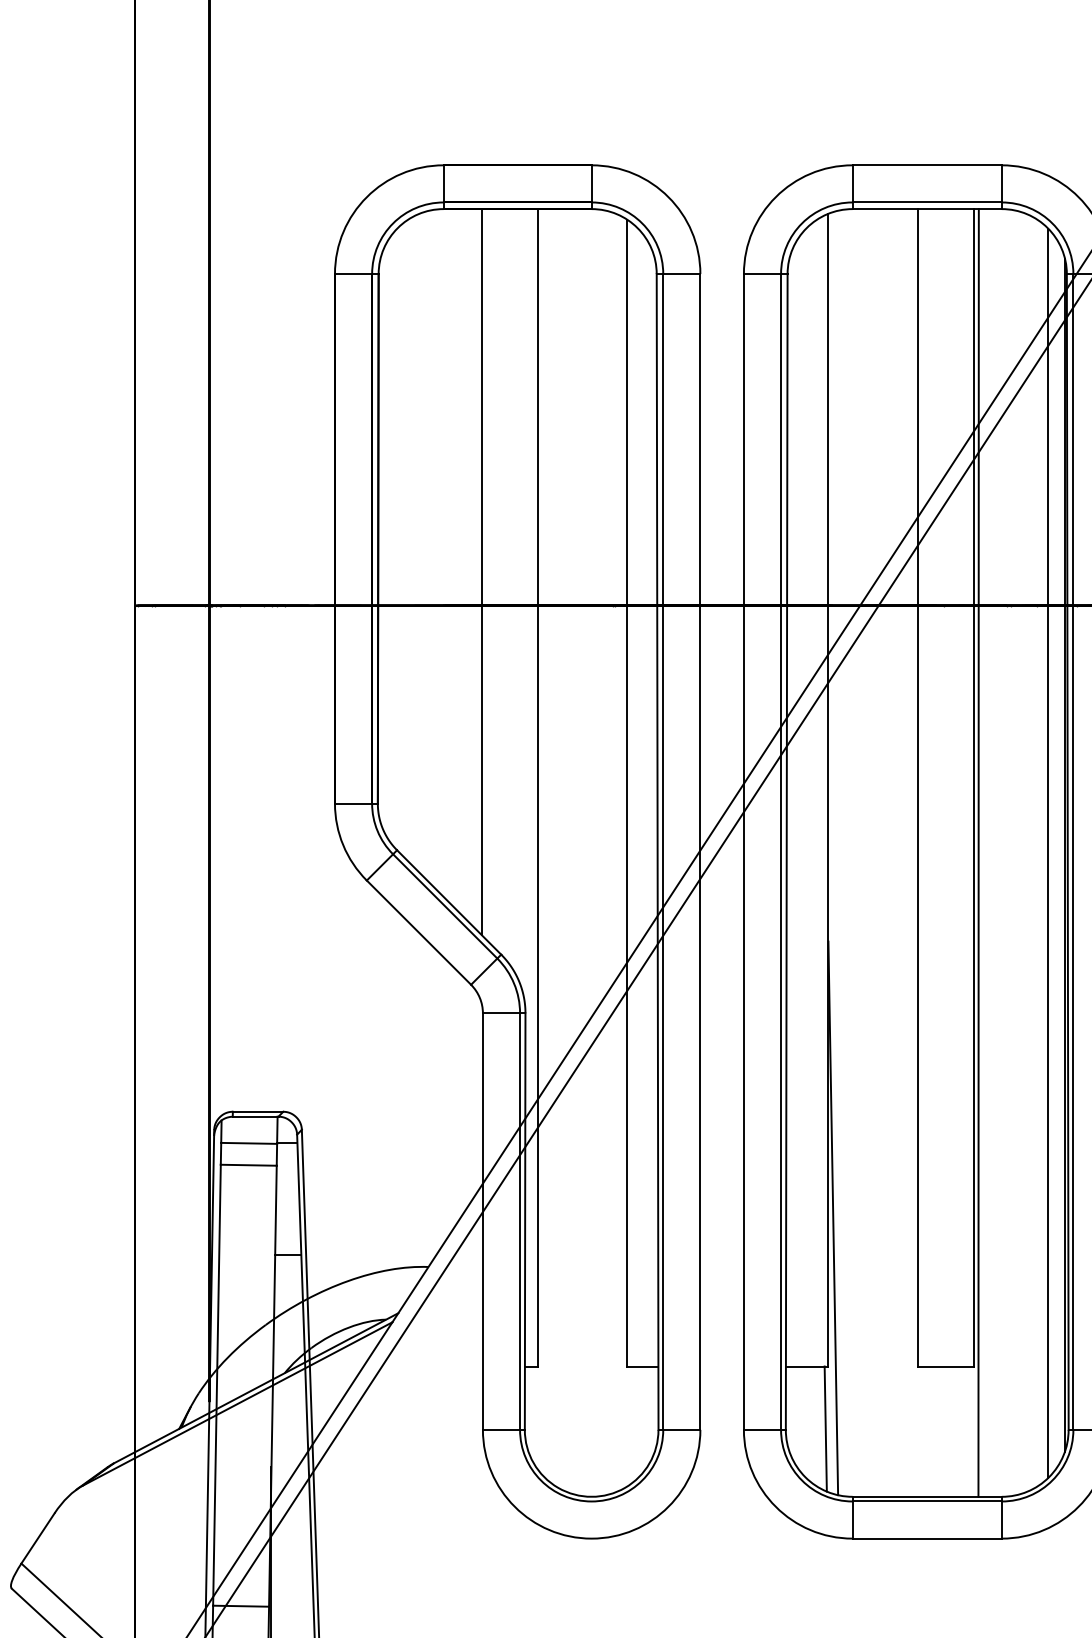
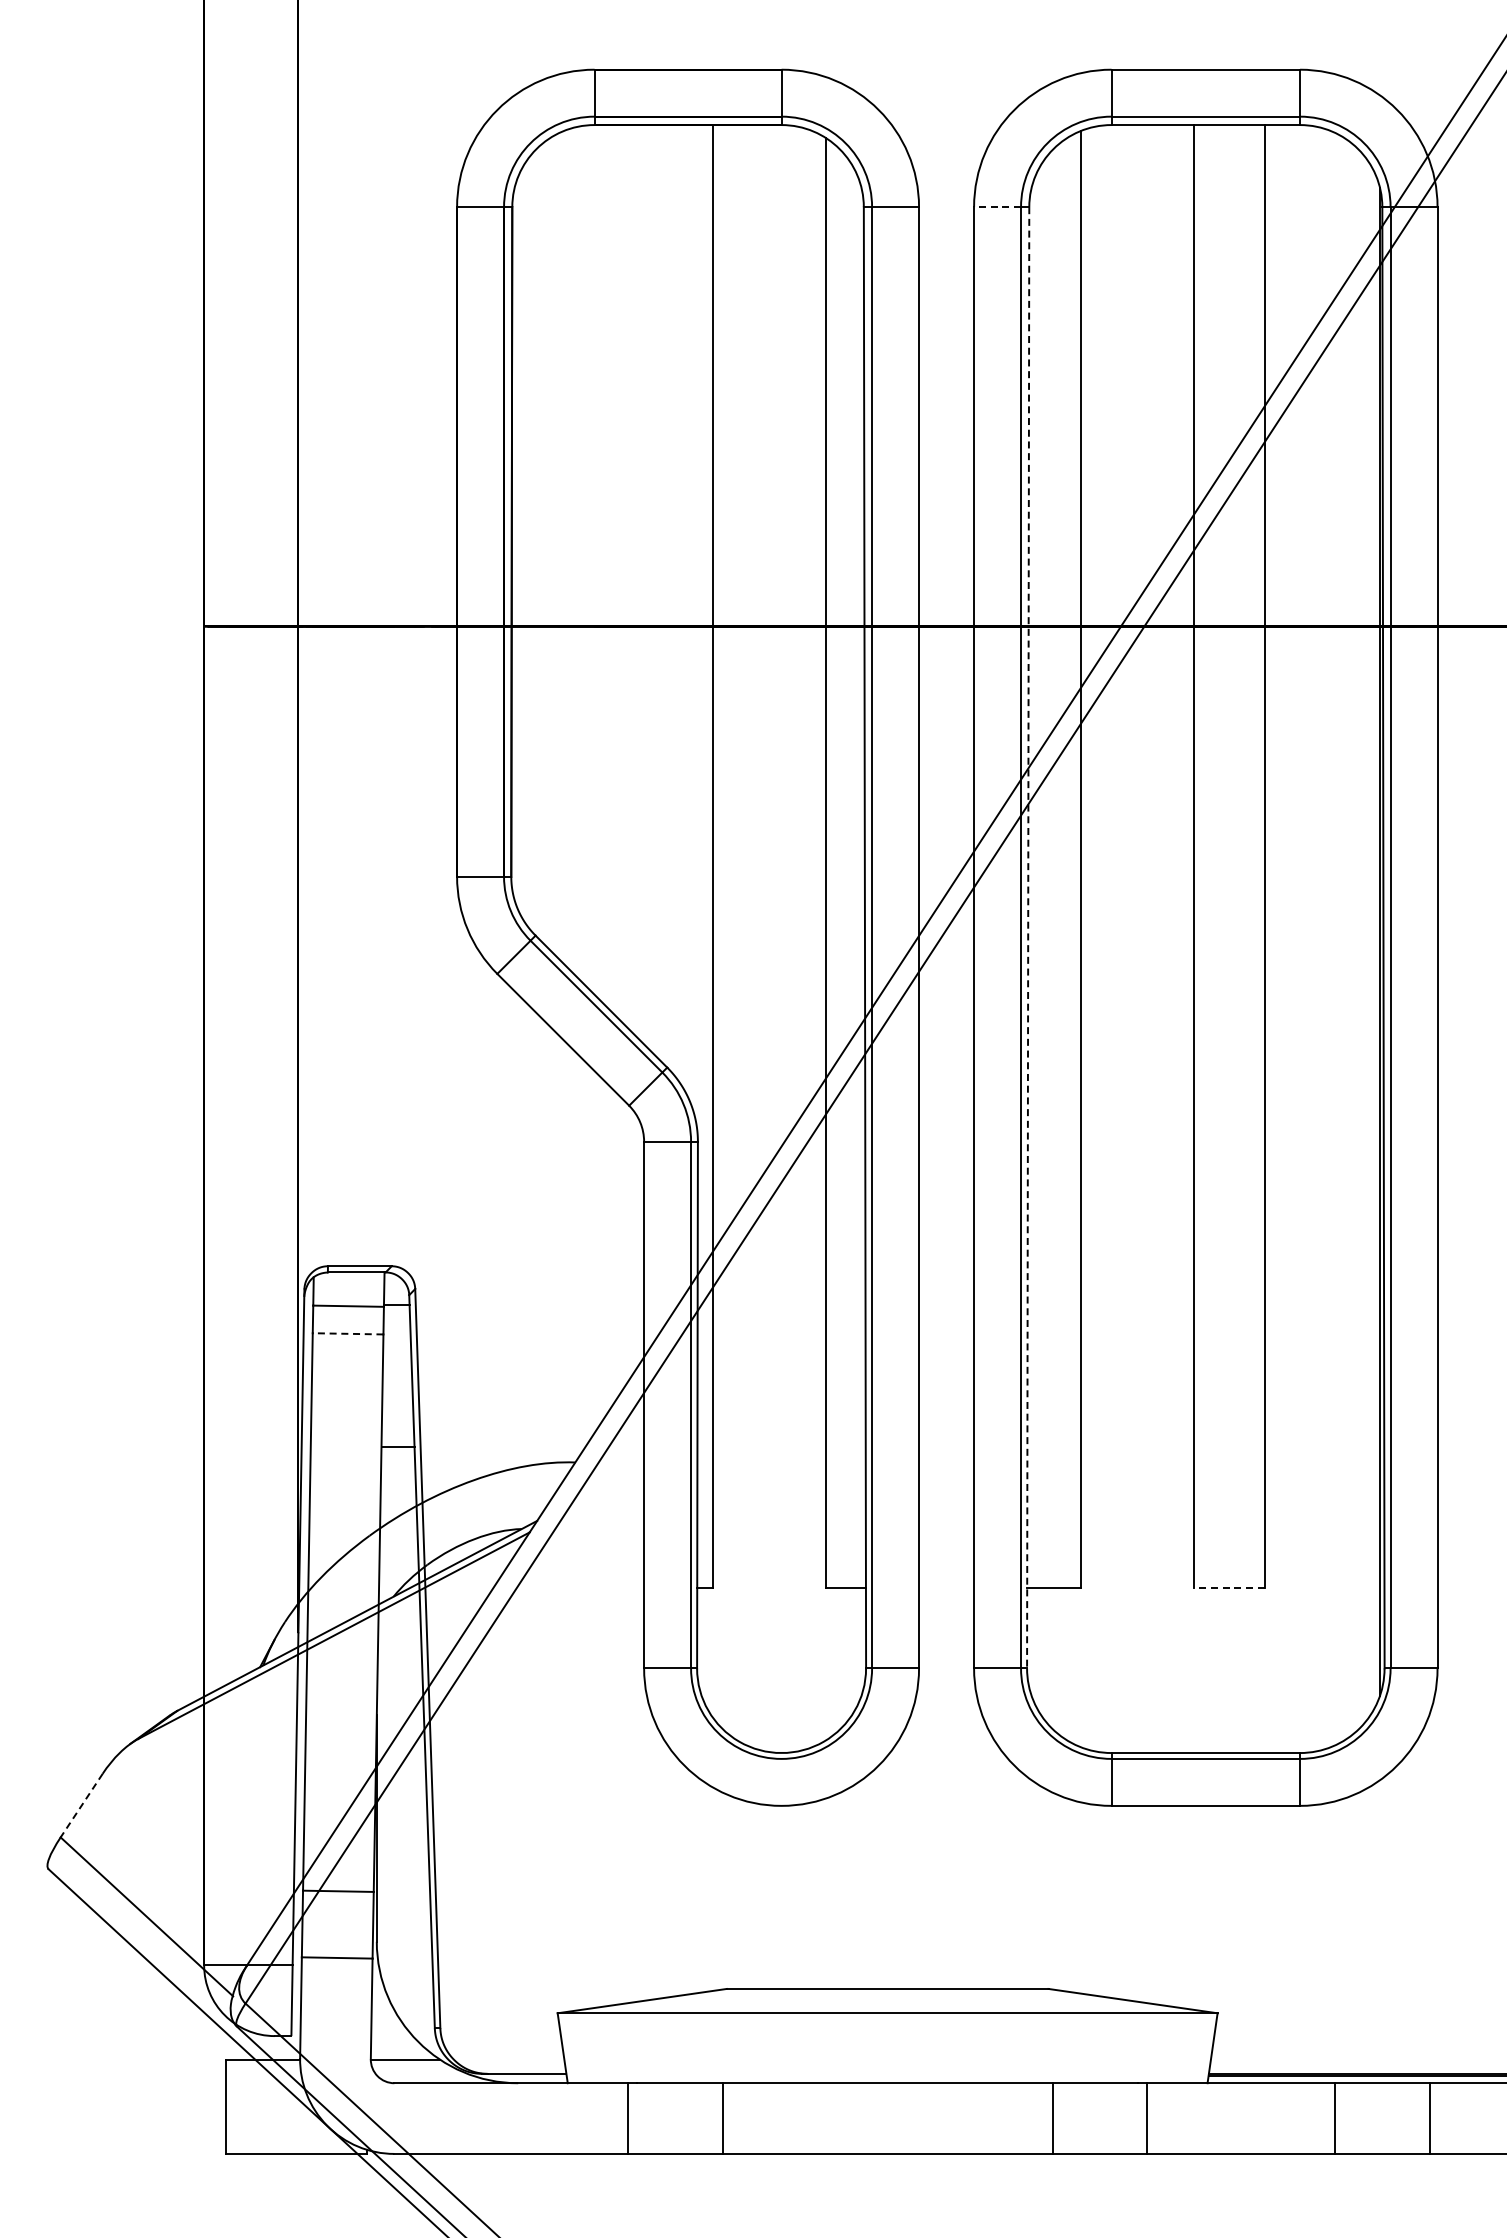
line: (762, 274) -> (997, 207), solid -> dashed
line: (481, 571) -> (642, 583), removed
line: (786, 851) -> (1028, 937), solid -> dashed
line: (978, 853) -> (1270, 939), removed
line: (1048, 853) -> (1359, 939), removed
line: (248, 1164) -> (347, 1333), solid -> dashed
line: (832, 1217) -> (1086, 1400), removed
line: (945, 1366) -> (1228, 1588), solid -> dashed
line: (825, 1429) -> (1077, 1667), removed
line: (37, 1539) -> (81, 1806), solid -> dashed

